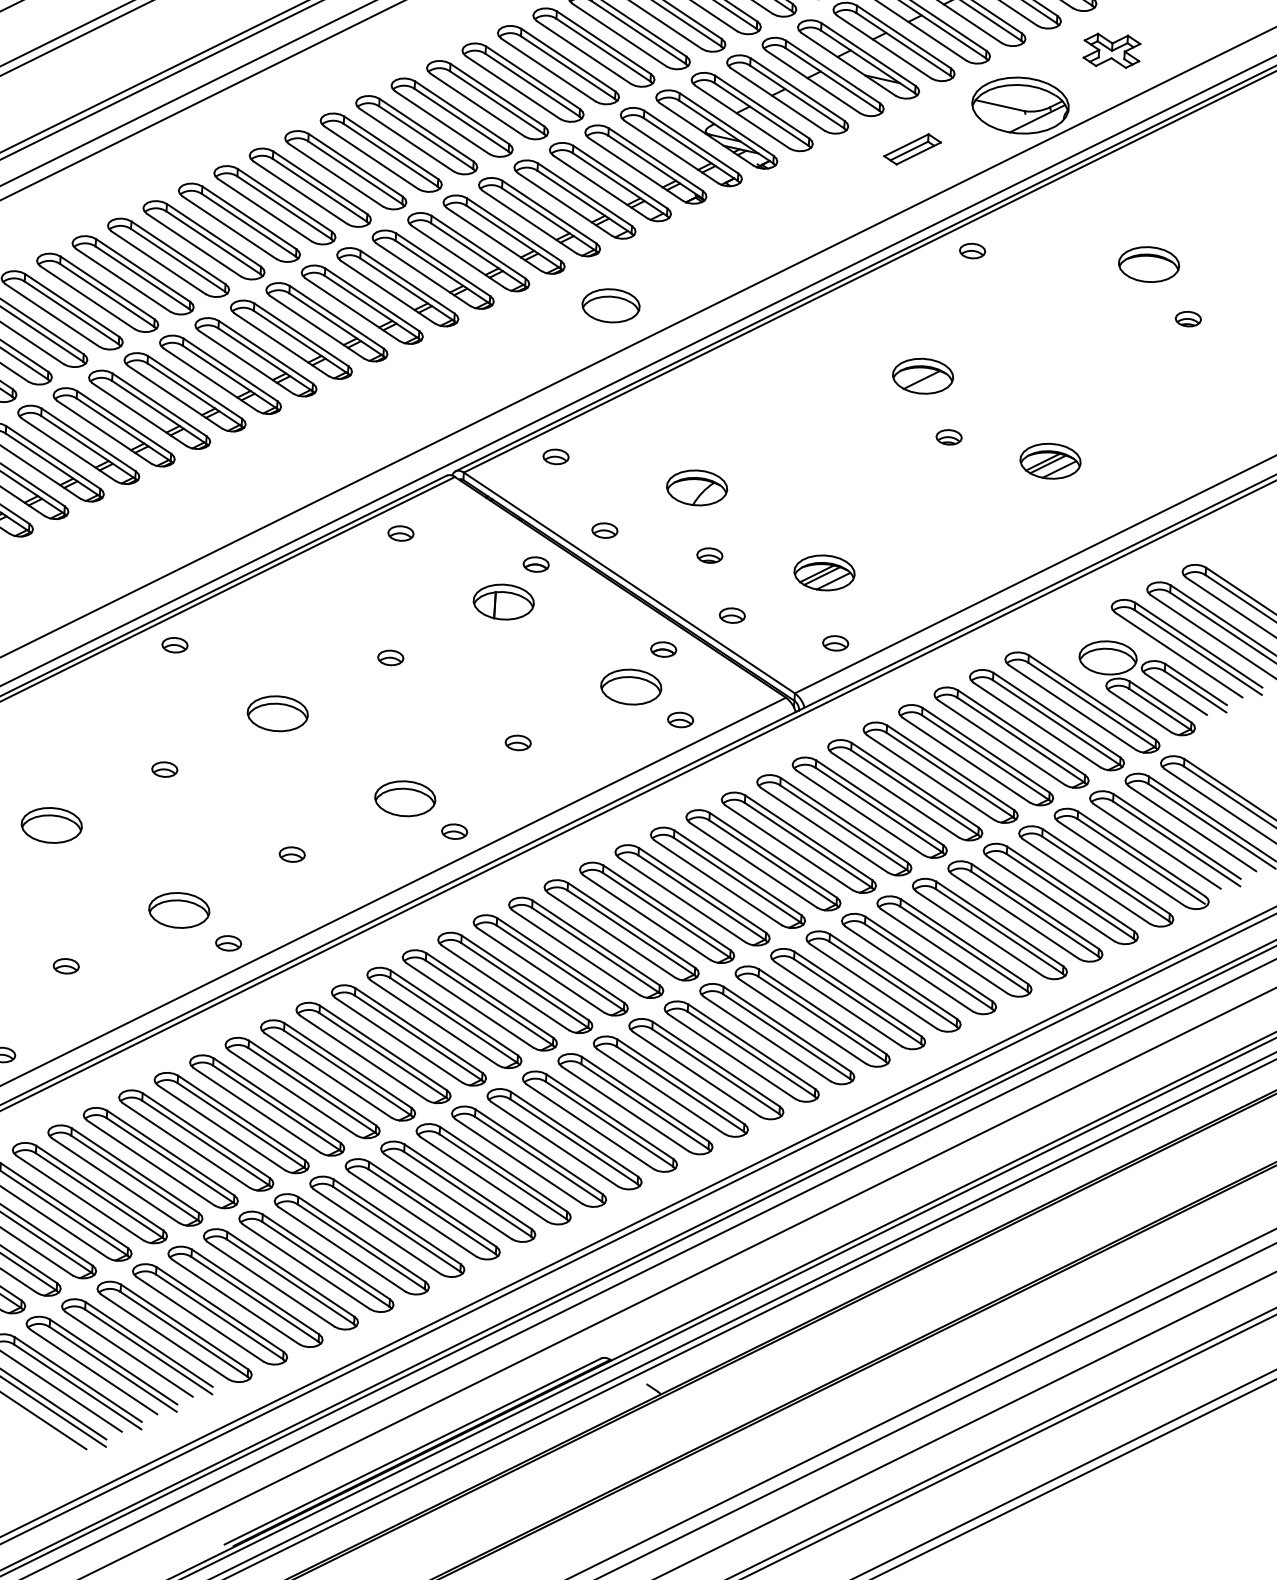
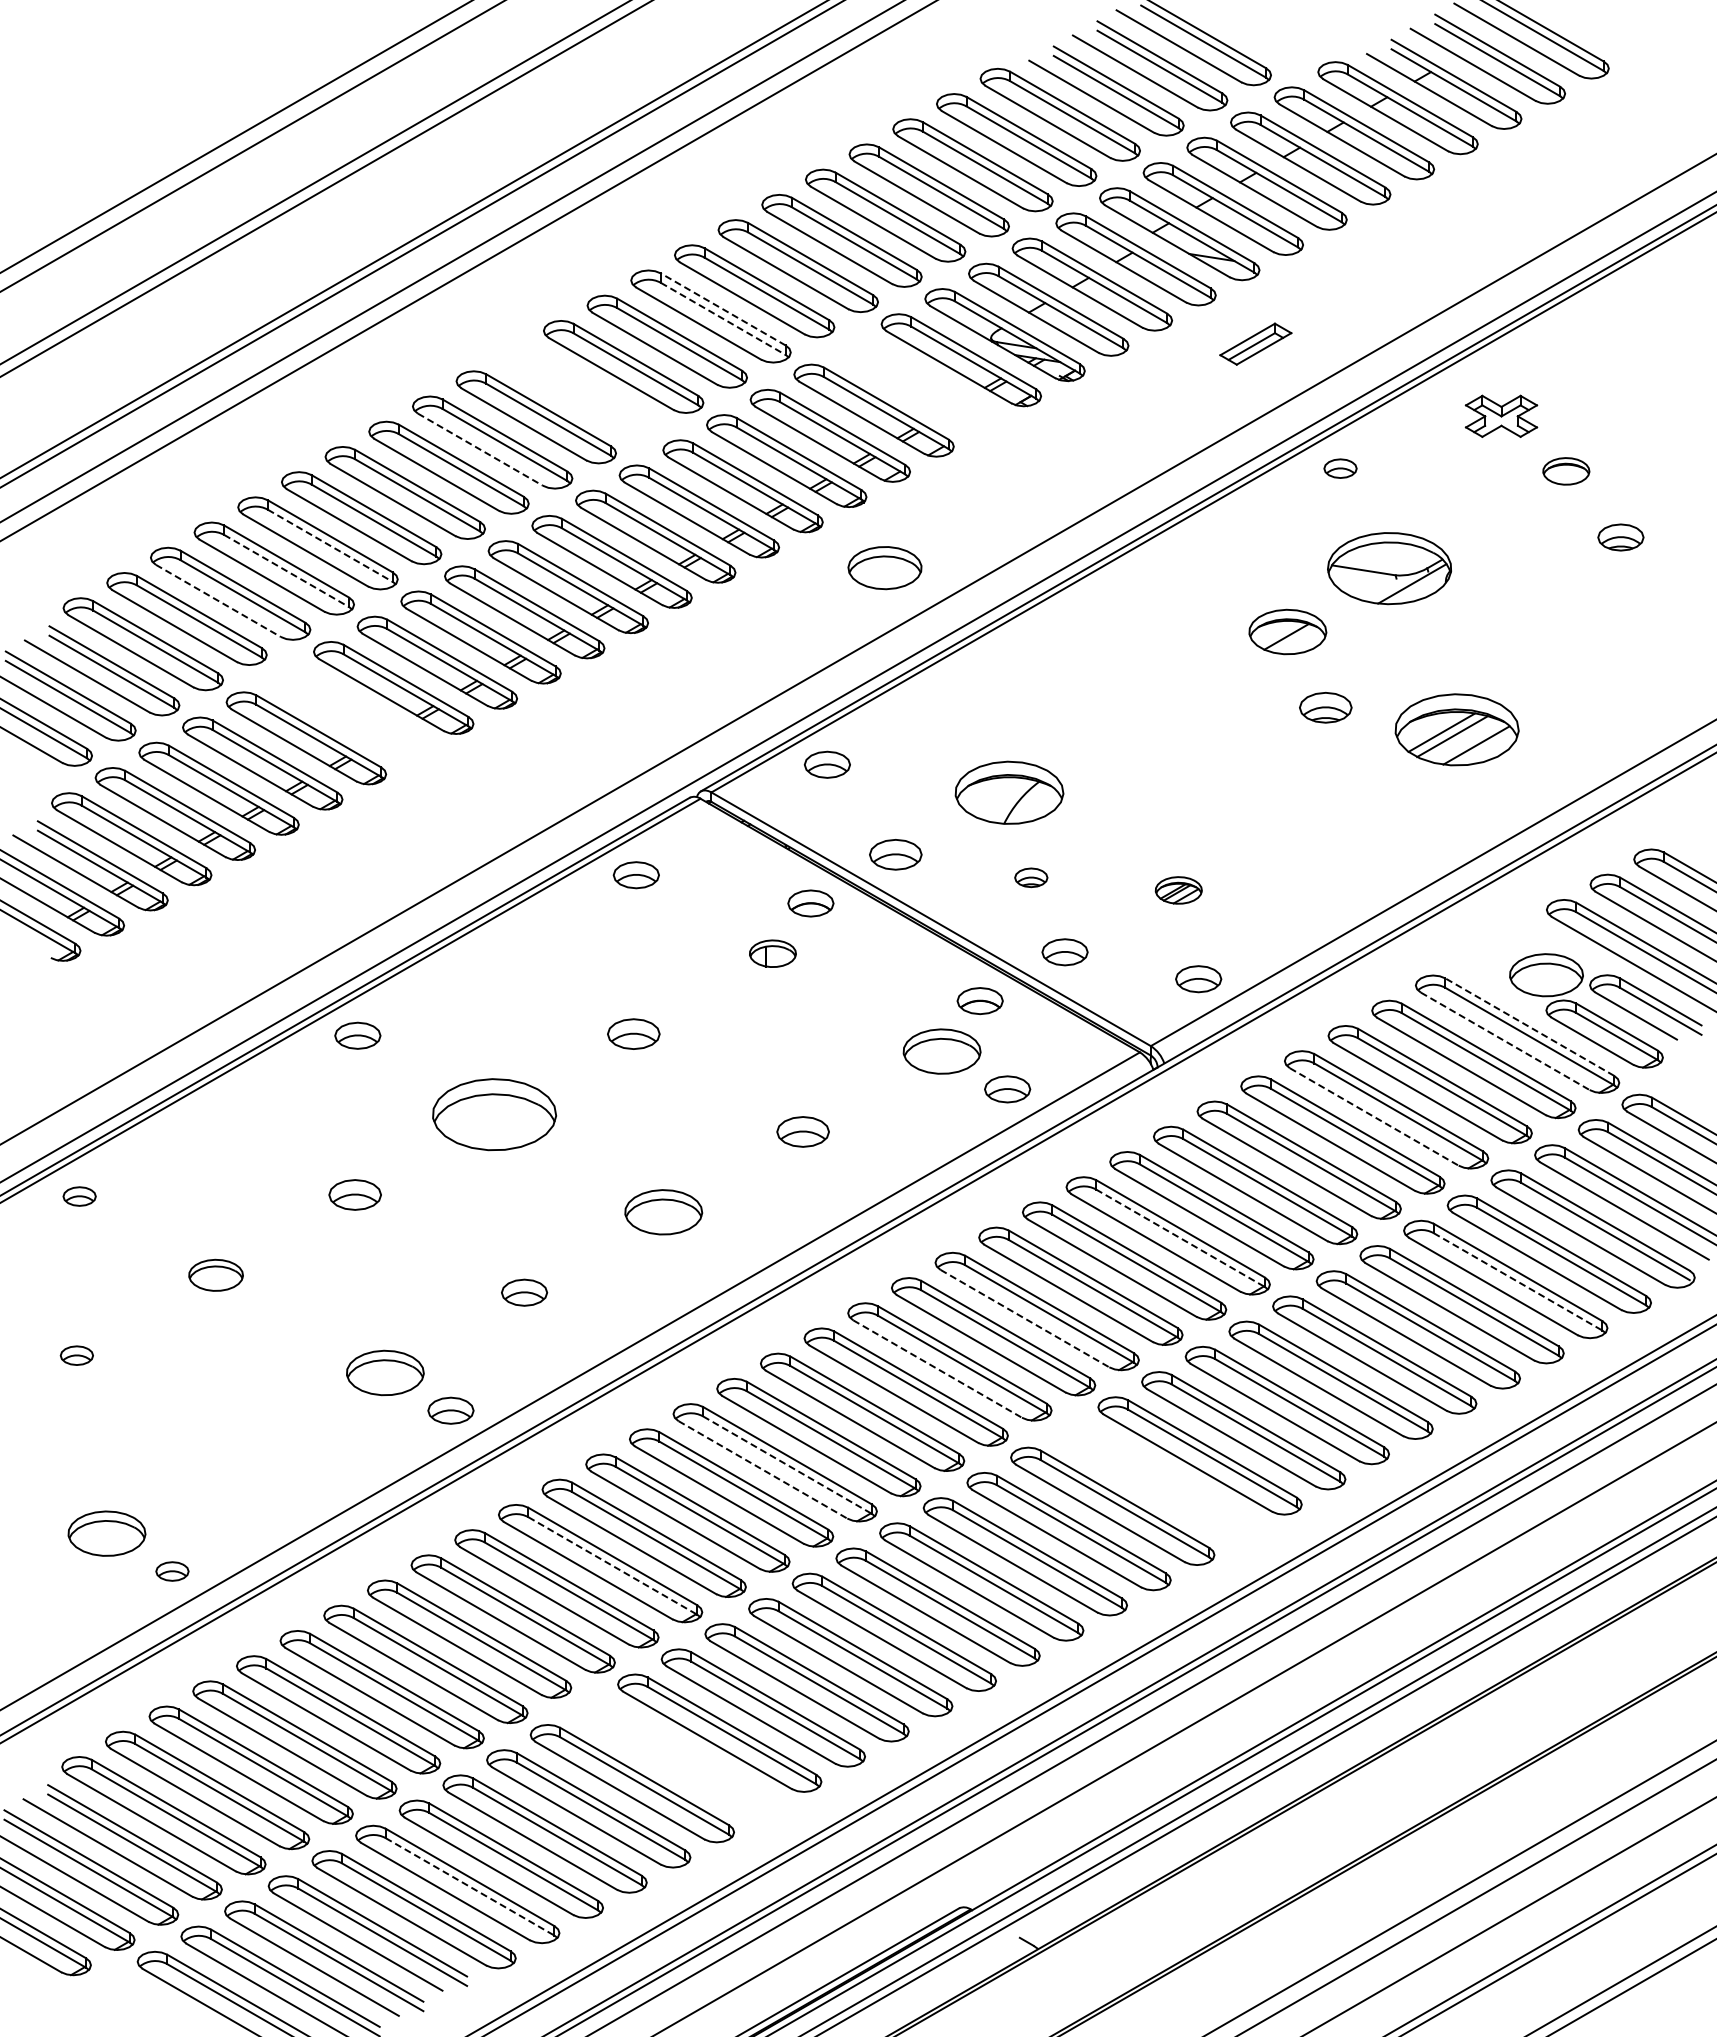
part: (1112, 50) -> (1501, 415), moved
line: (496, 95) -> (722, 309), solid -> dashed
line: (497, 103) -> (723, 319), solid -> dashed
part: (1020, 105) -> (1389, 568), moved
part: (380, 152) -> (579, 392), removed
part: (645, 164) -> (917, 385), removed
line: (300, 192) -> (480, 449), solid -> dashed
line: (178, 260) -> (330, 546), solid -> dashed
part: (1149, 264) -> (1566, 471), size x0.6
line: (143, 278) -> (287, 571), solid -> dashed
line: (87, 298) -> (218, 601), solid -> dashed
part: (1188, 319) -> (1620, 537), size x1.4
part: (184, 392) -> (349, 713), removed
part: (949, 437) -> (1326, 707), size x1.6
part: (556, 456) -> (827, 764), size x1.4
part: (1050, 461) -> (1456, 729), size x1.6
part: (697, 487) -> (1009, 792), size x1.4
part: (604, 530) -> (895, 854), size x1.6
part: (401, 533) -> (636, 874), size x1.4
part: (536, 564) -> (811, 903), size x1.4
part: (824, 573) -> (1178, 890), size x0.6
part: (503, 601) -> (772, 953), size x0.6
part: (732, 615) -> (1064, 952), size x1.4
part: (835, 642) -> (1198, 978), size x1.4
part: (175, 644) -> (358, 1035), size x1.4
part: (663, 649) -> (980, 1001), size x1.4
part: (390, 658) -> (633, 1034), size x1.6
line: (1092, 697) -> (1529, 1026), solid -> dashed
line: (1072, 707) -> (1505, 1041), solid -> dashed
part: (277, 713) -> (494, 1114), size x1.6
part: (680, 720) -> (1007, 1089), size x1.4
part: (517, 742) -> (802, 1131), size x1.6
line: (966, 760) -> (1374, 1117), solid -> dashed
part: (164, 769) -> (355, 1194), size x1.6
part: (51, 825) -> (215, 1275), size x0.7
part: (454, 831) -> (729, 1249), removed
line: (808, 845) -> (1180, 1238), solid -> dashed
part: (292, 854) -> (524, 1292), size x1.4
line: (1070, 896) -> (1518, 1282), solid -> dashed
line: (683, 900) -> (1025, 1318), solid -> dashed
line: (612, 935) -> (938, 1369), solid -> dashed
part: (228, 943) -> (450, 1410), size x1.4
part: (66, 966) -> (246, 1453), removed
line: (489, 1003) -> (787, 1465), solid -> dashed
line: (470, 1005) -> (763, 1470), solid -> dashed
part: (776, 1033) -> (1155, 1480), removed
line: (348, 1073) -> (613, 1566), solid -> dashed
part: (386, 1226) -> (675, 1758), removed
line: (219, 1317) -> (470, 1887), solid -> dashed

